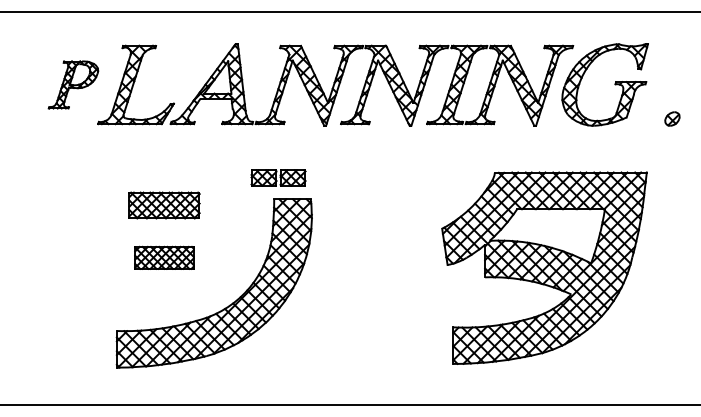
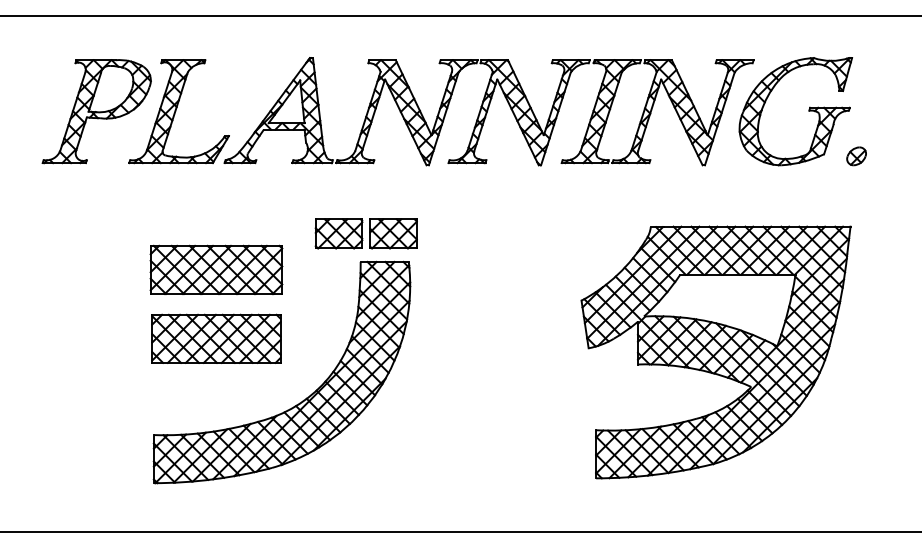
part: (73, 84) -> (96, 110), size x1.67
part: (672, 118) -> (856, 155), moved
part: (278, 177) -> (366, 233), size x1.43
part: (164, 205) -> (216, 270), size x1.43
part: (164, 257) -> (216, 338), size x1.67

